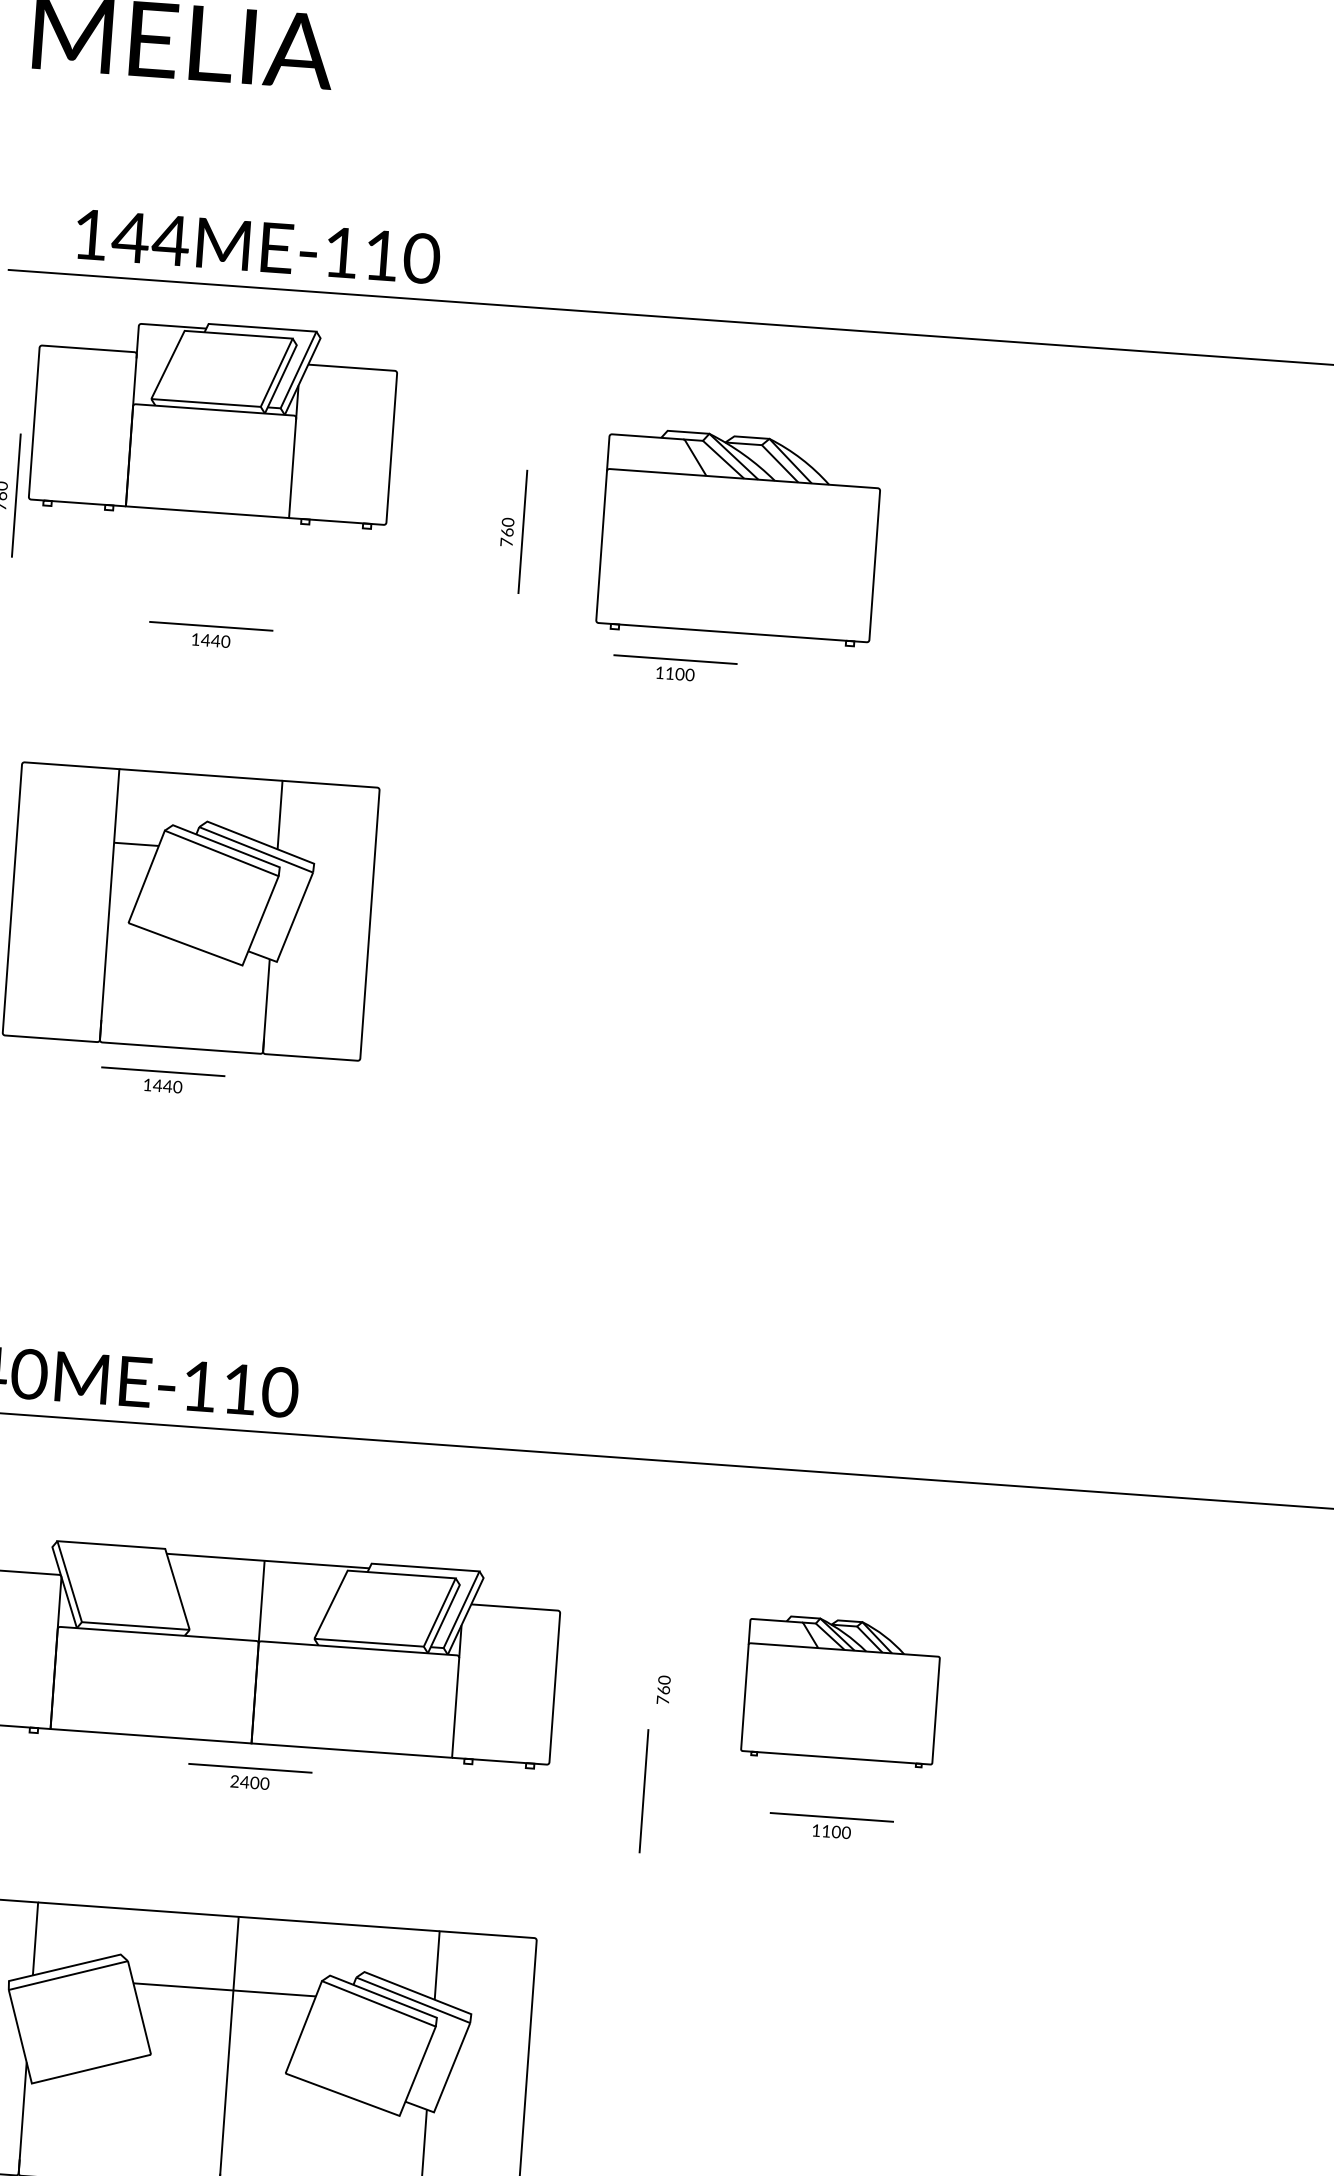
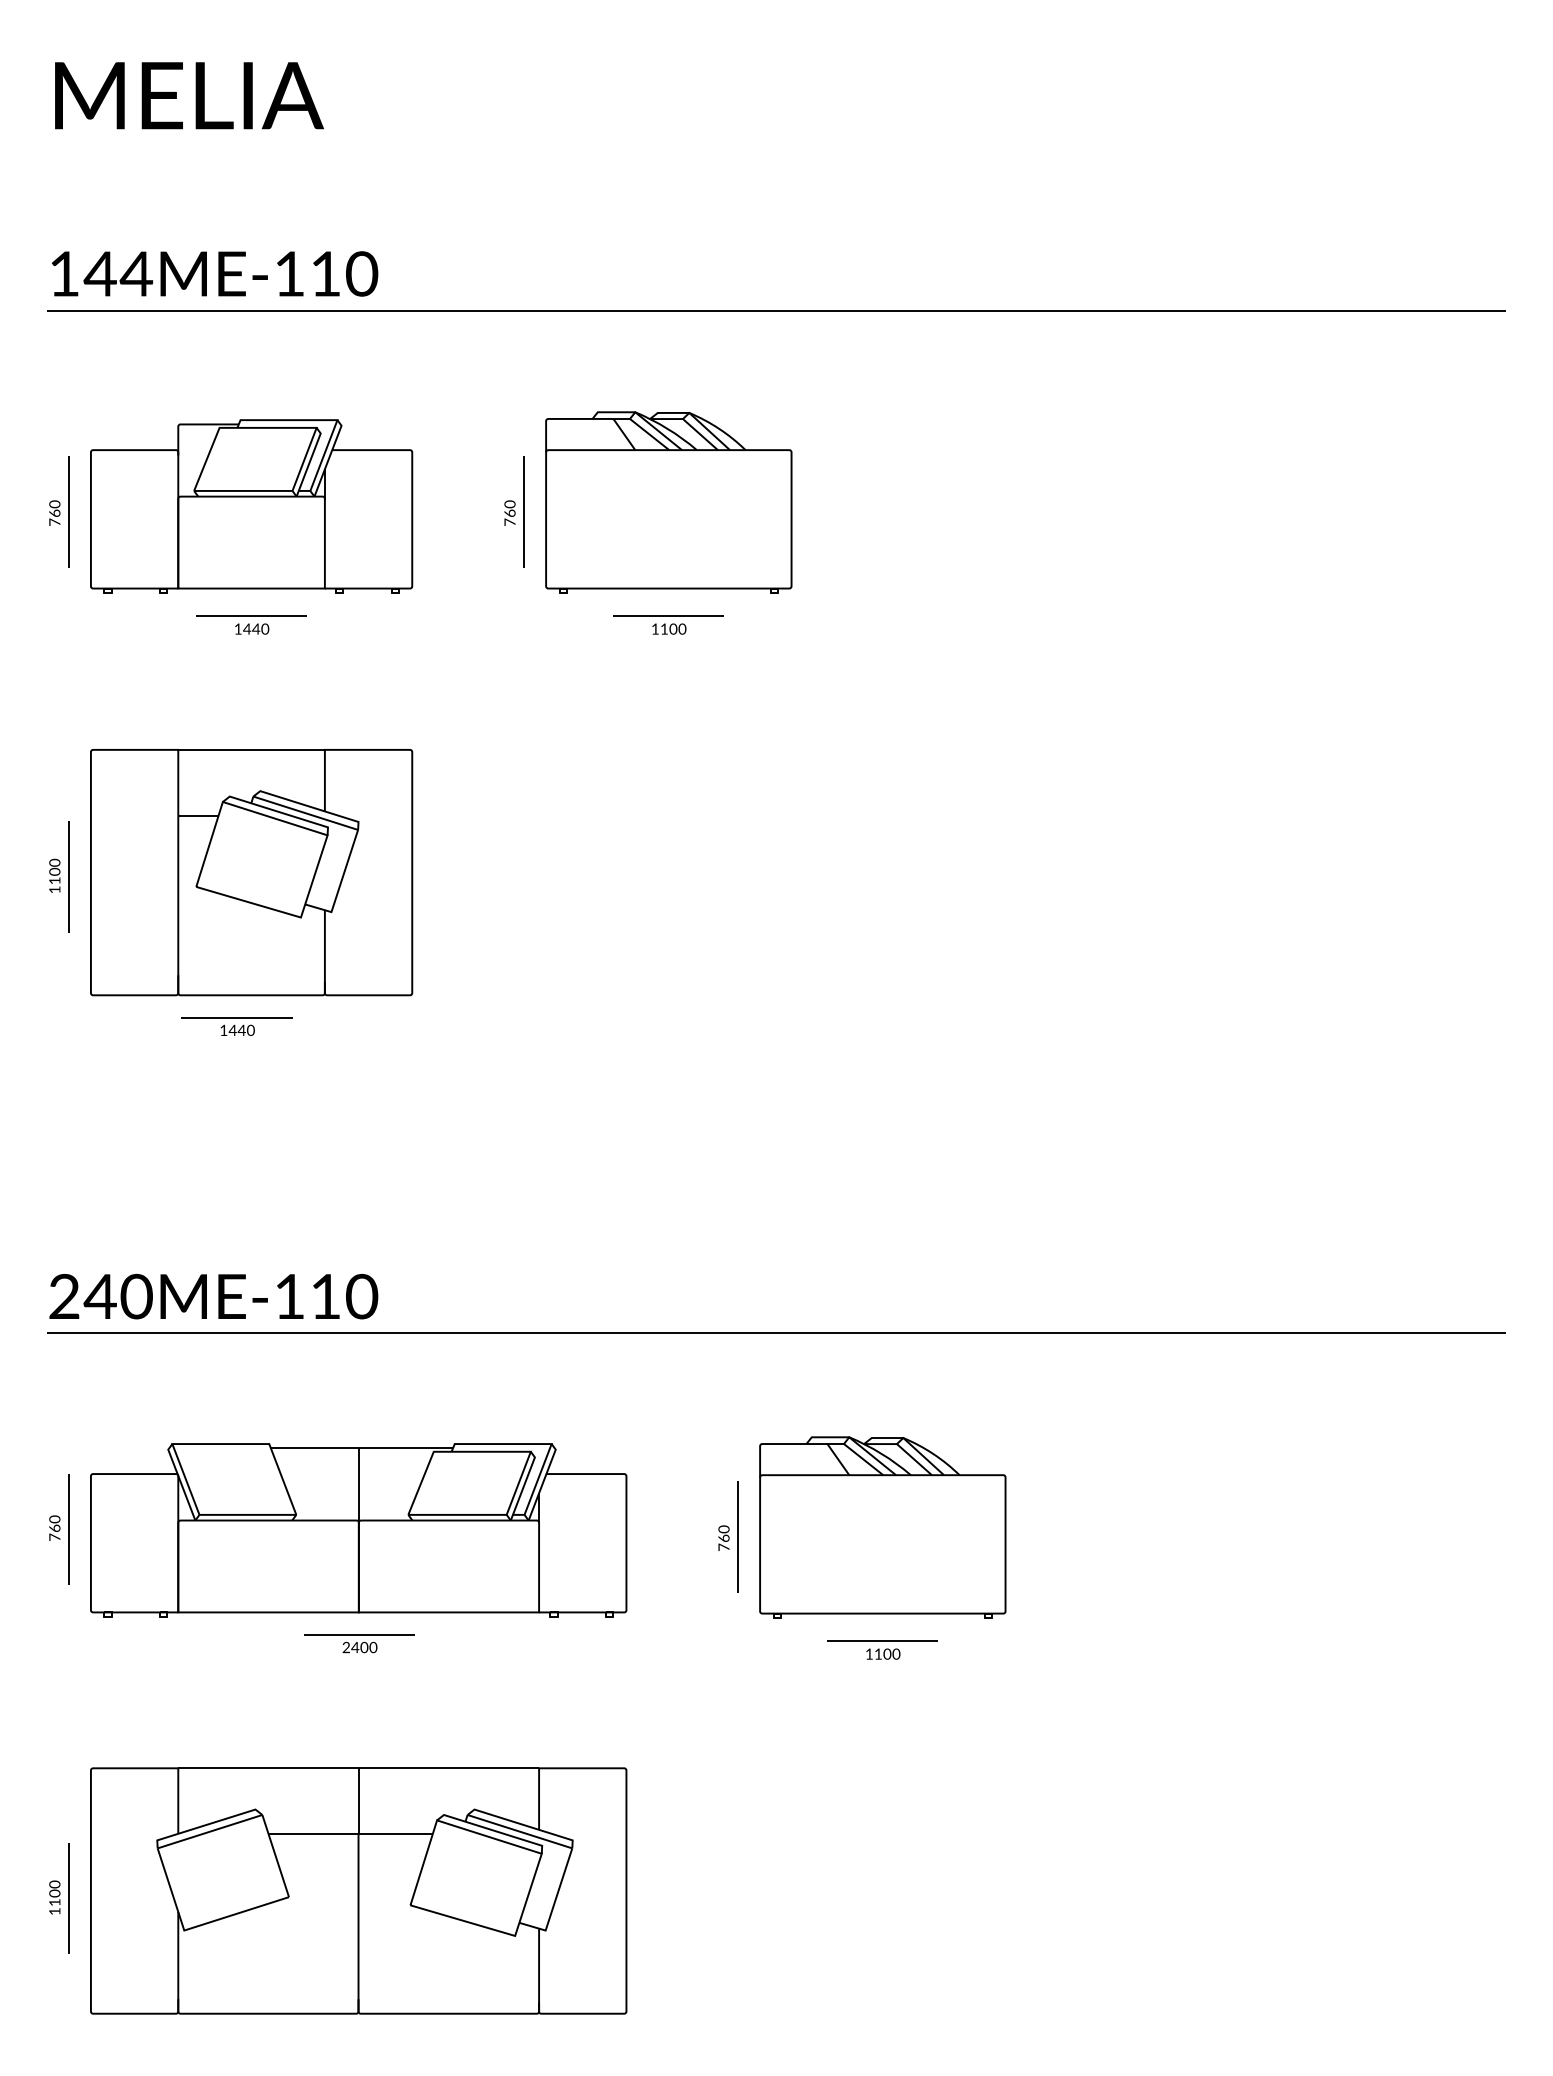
text: (257, 246) -> (214, 273), moved
part: (213, 420) -> (251, 506), moved
part: (739, 536) -> (668, 502), moved
part: (841, 1690) -> (882, 1527), size x1.43
line: (643, 1790) -> (737, 1536), moved

